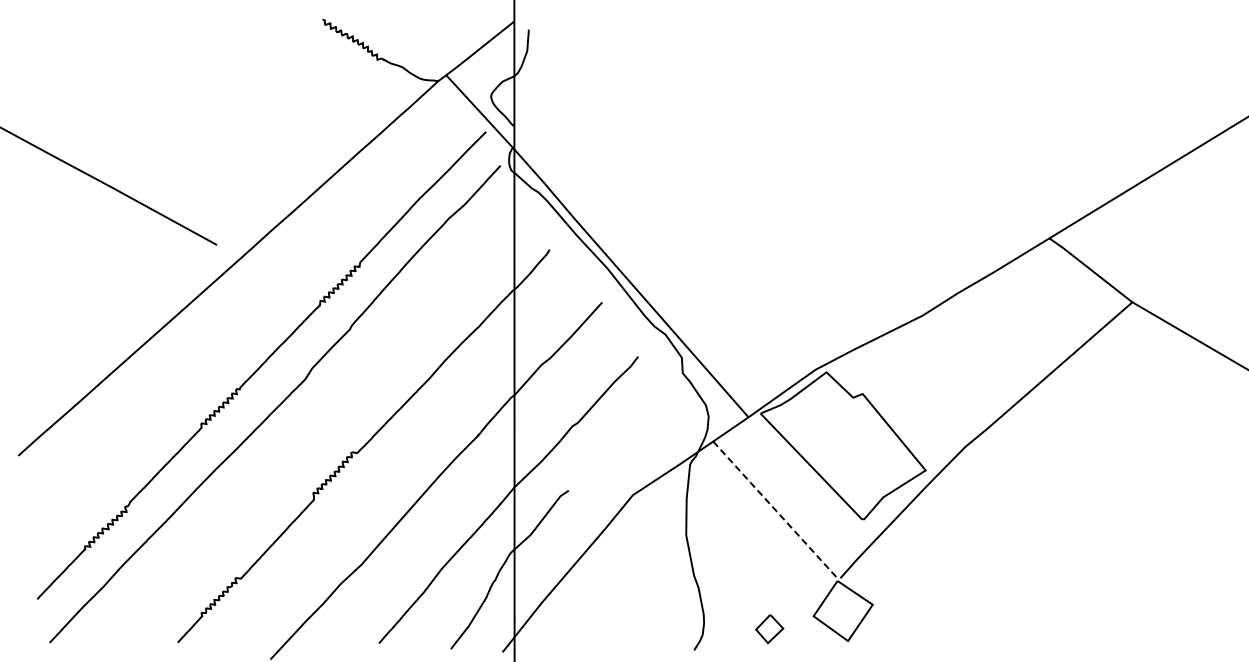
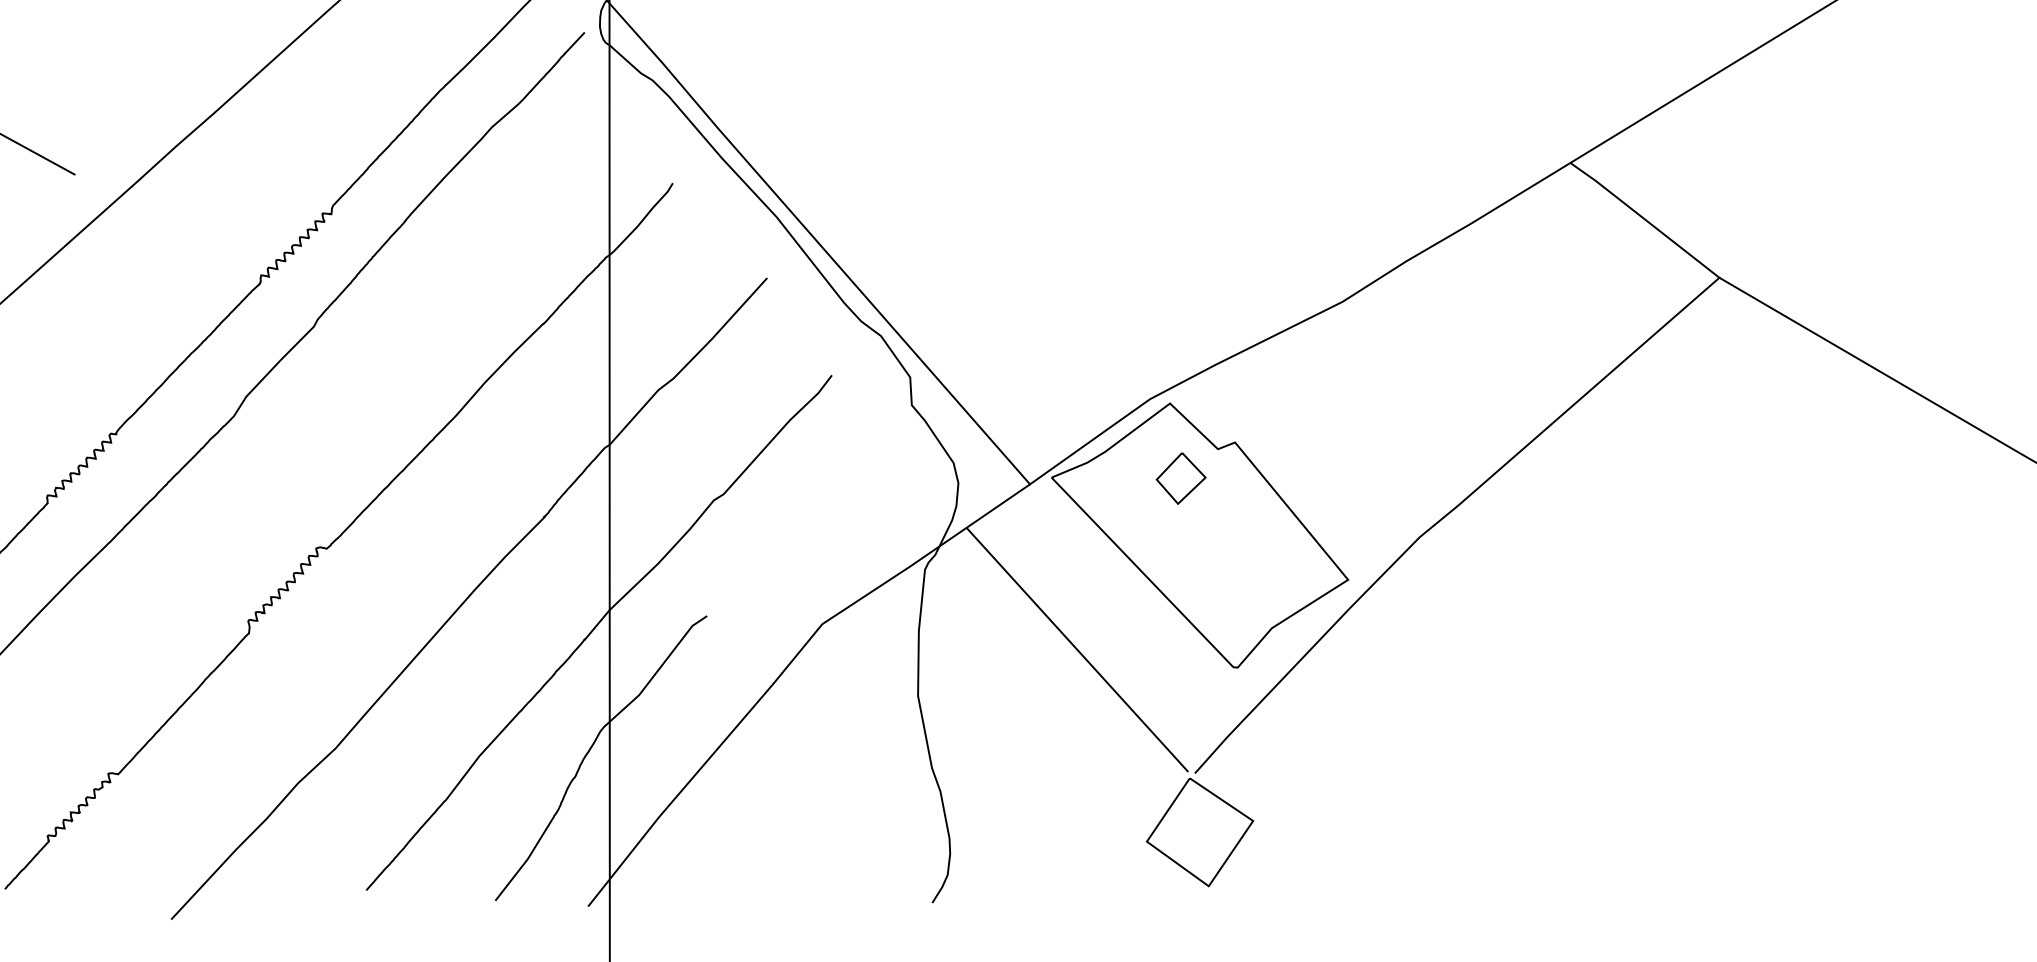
line: (774, 509) -> (1076, 649), dashed -> solid
part: (769, 629) -> (1180, 479), moved

